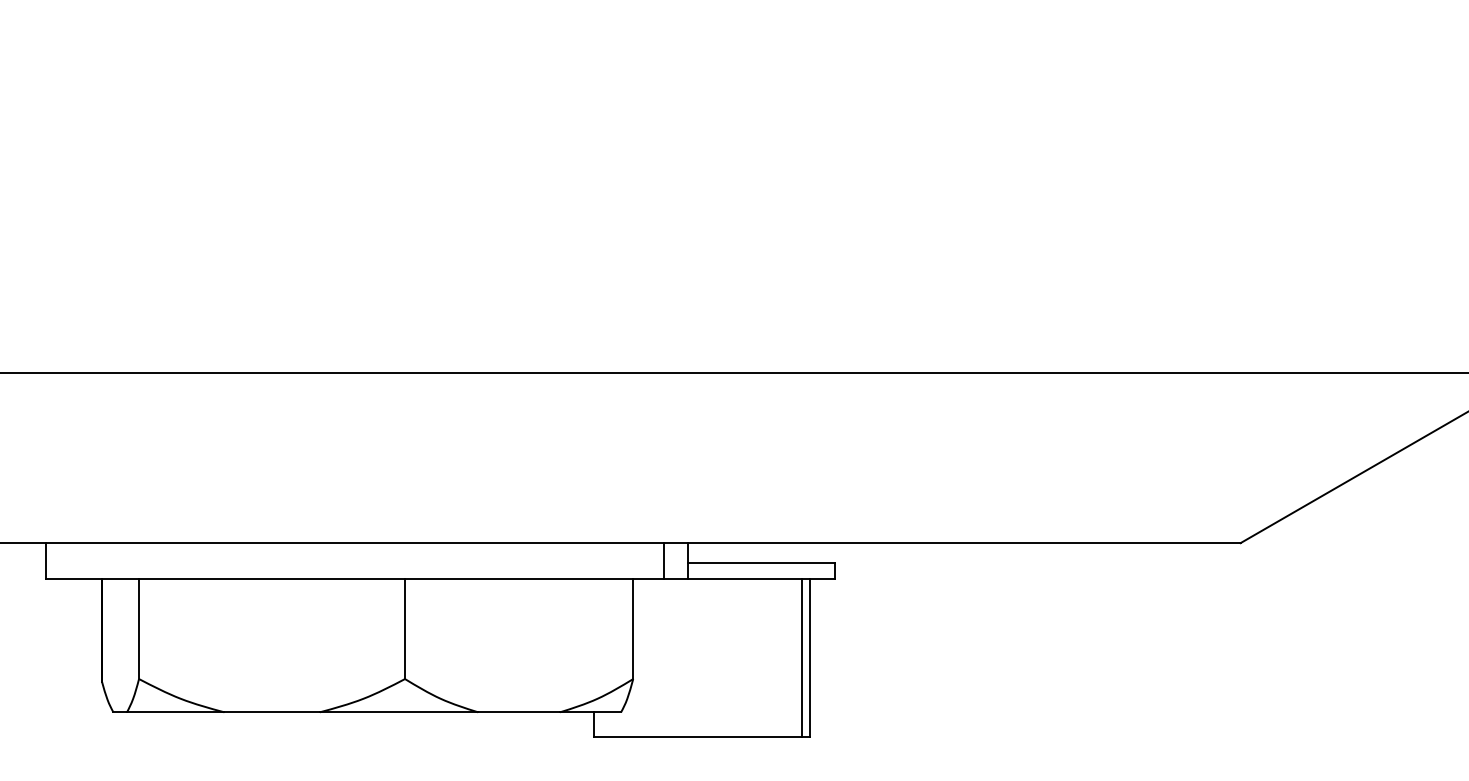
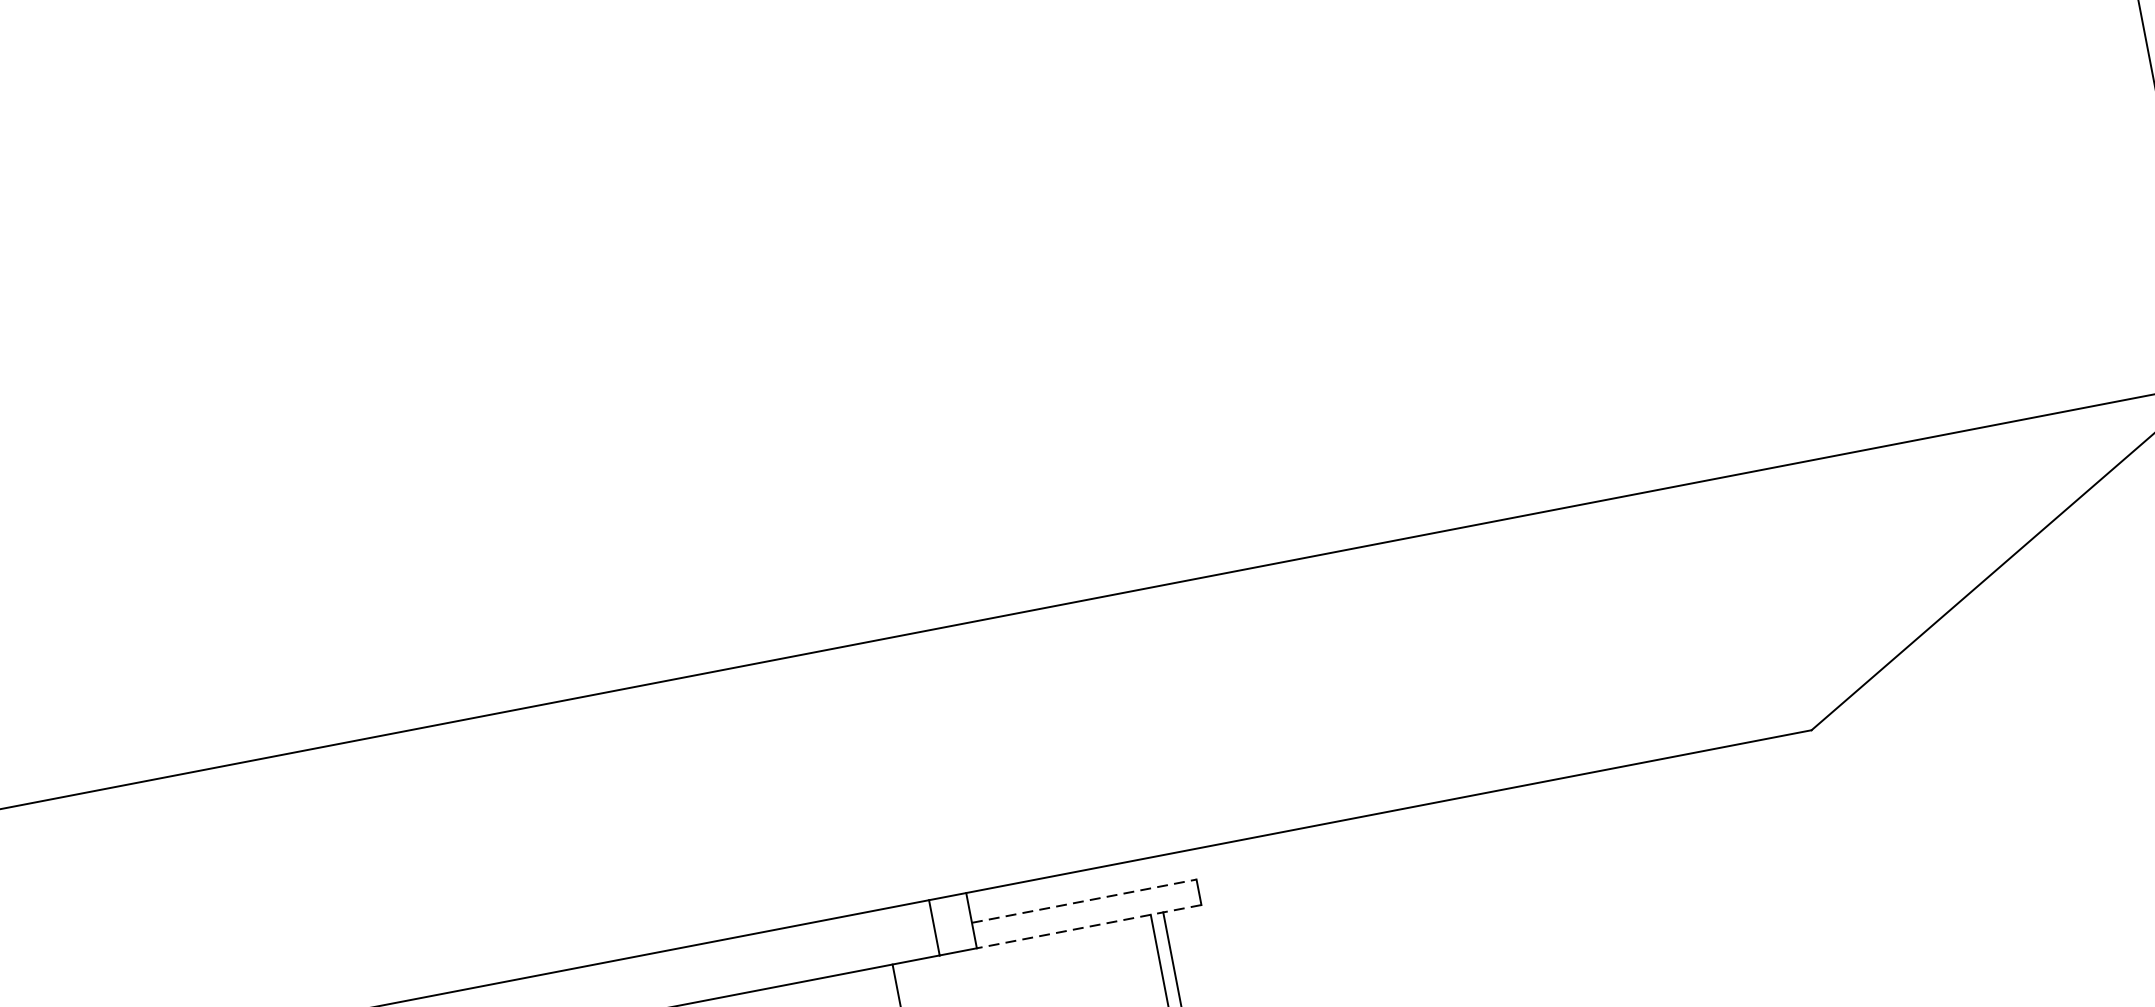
line: (762, 562) -> (1085, 900), solid -> dashed
line: (761, 579) -> (1088, 927), solid -> dashed

